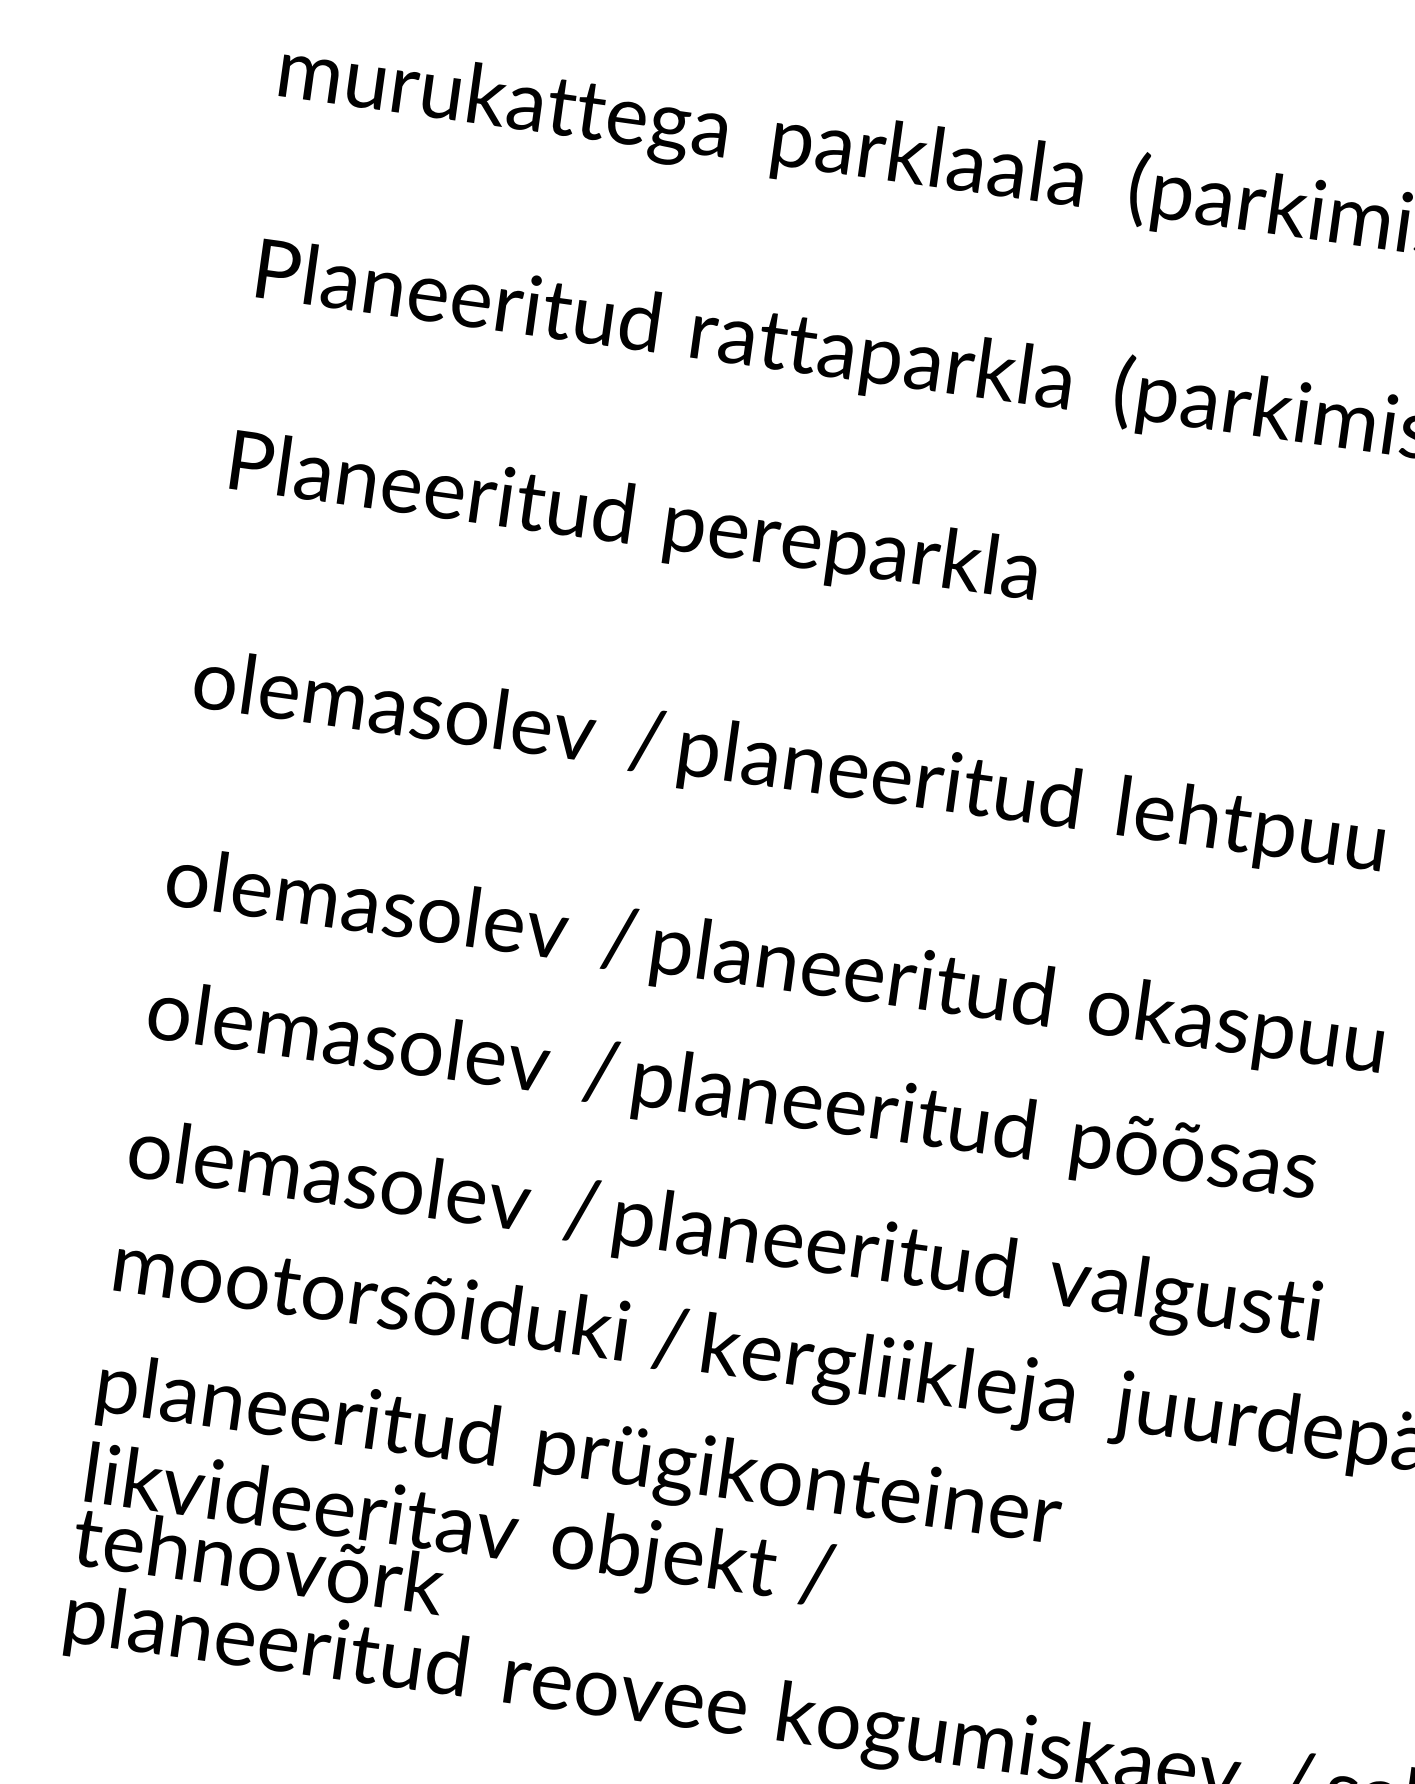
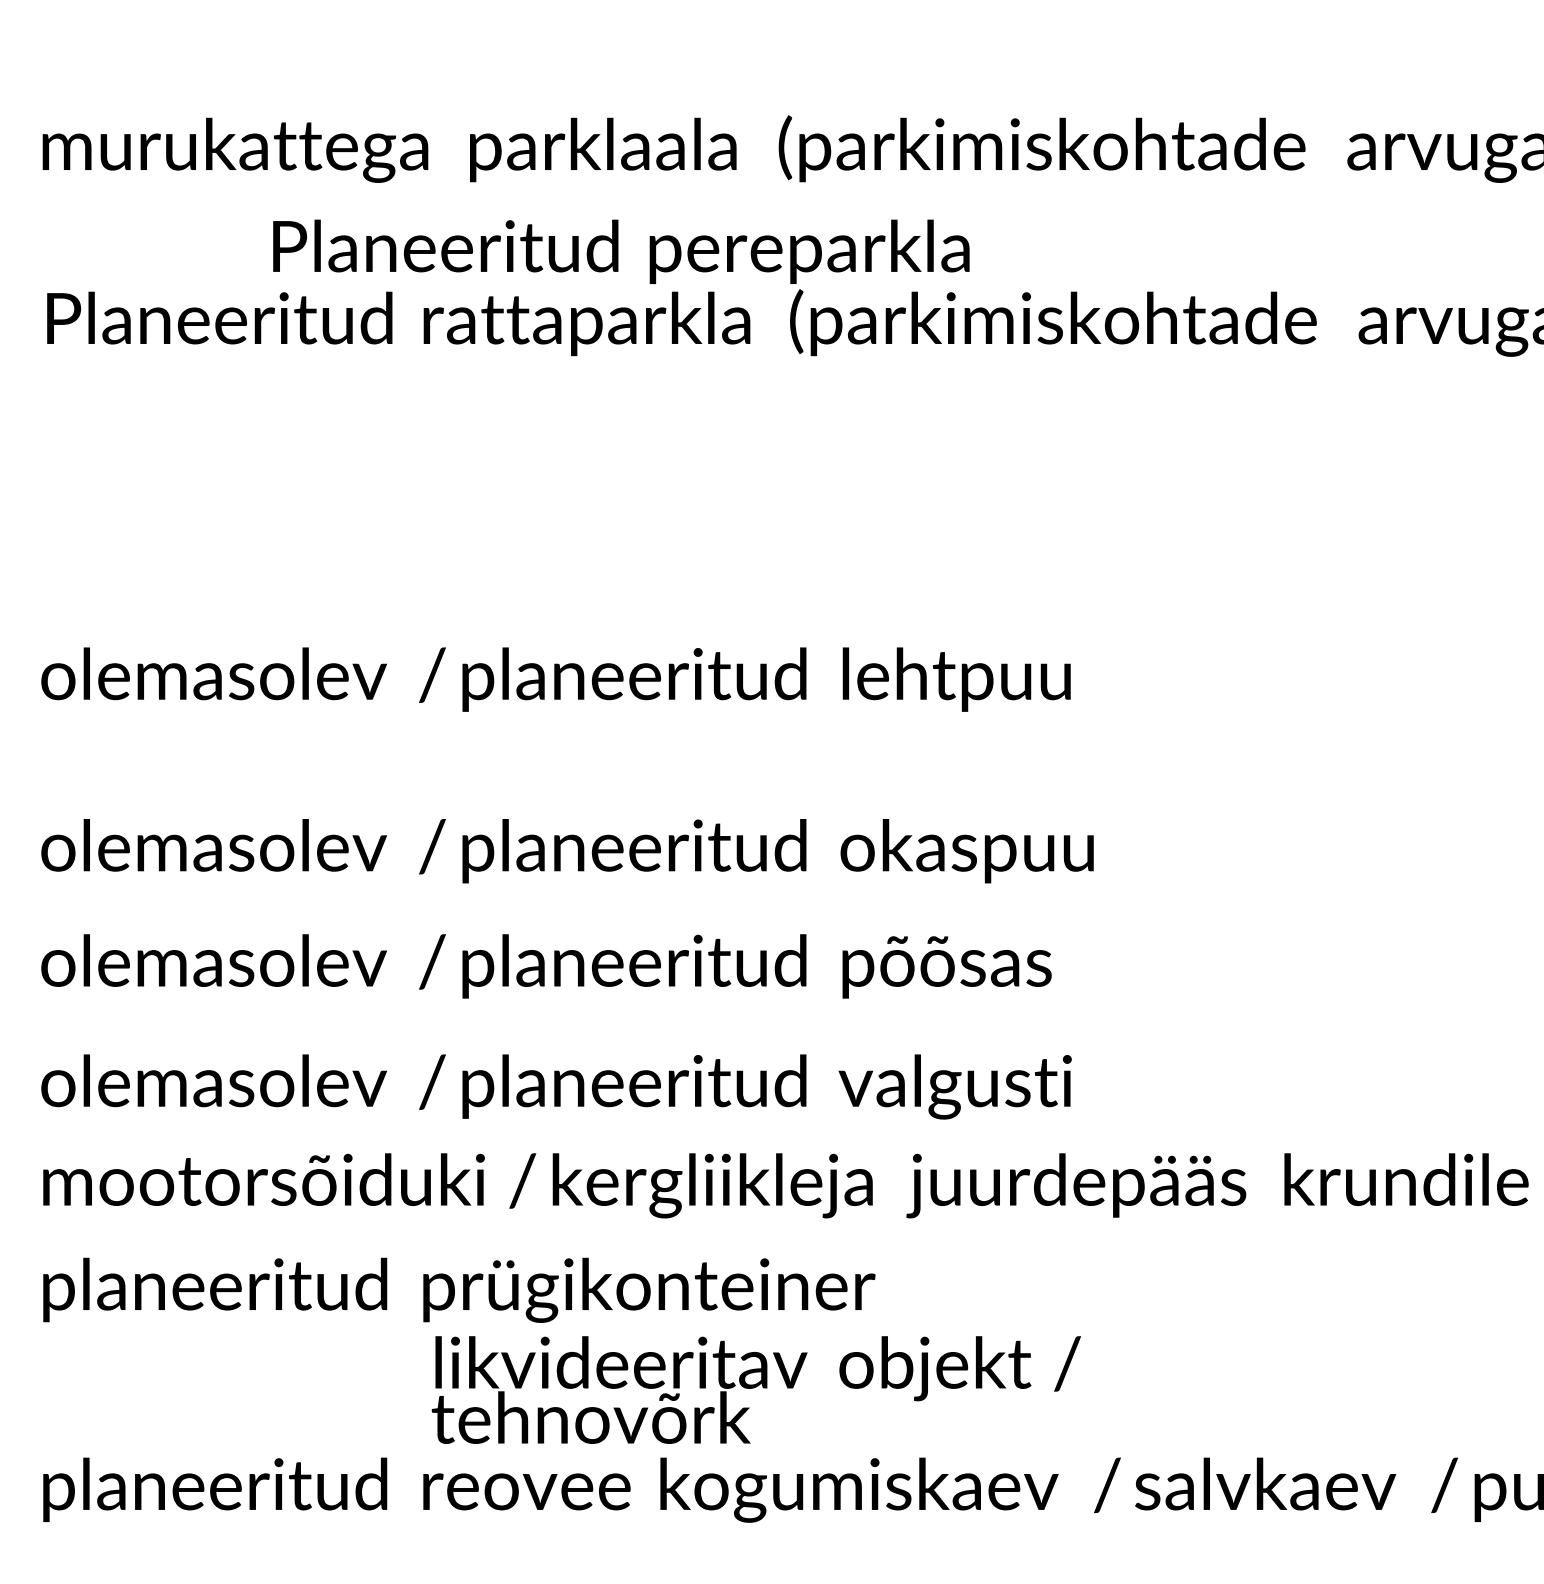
text: (634, 520) -> (621, 251), moved
text: (453, 1553) -> (755, 1389), moved

